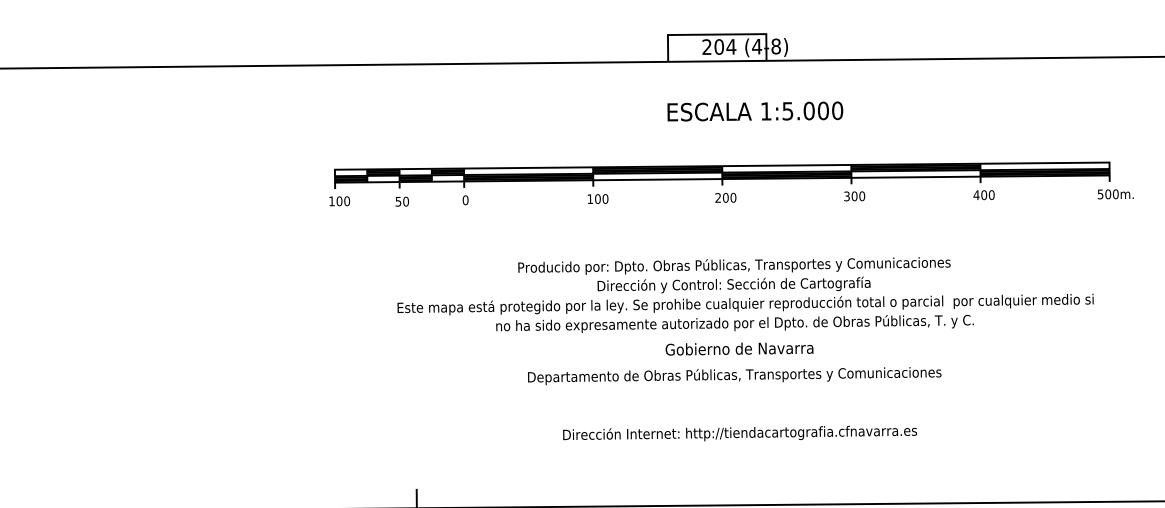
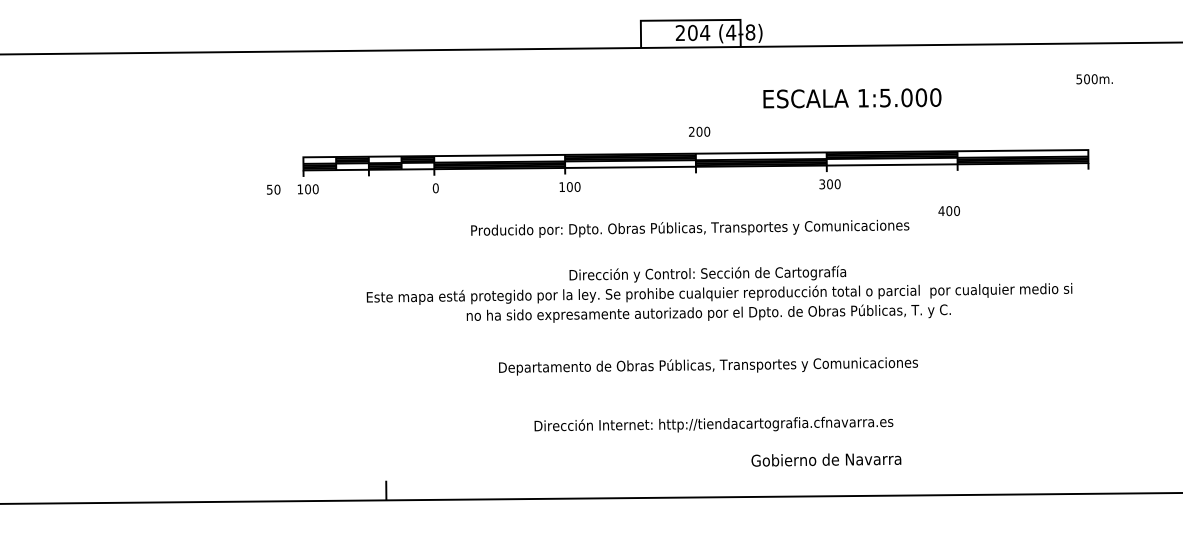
text: (755, 111) -> (852, 98), moved
text: (1115, 194) -> (1094, 79), moved
text: (983, 195) -> (948, 211), moved
text: (725, 197) -> (699, 131), moved
text: (402, 201) -> (273, 189), moved
text: (734, 265) -> (690, 228), moved
text: (739, 348) -> (826, 459), moved

